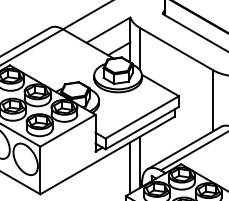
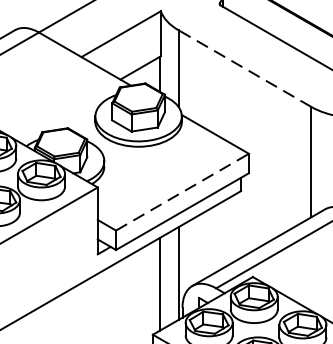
line: (176, 48) -> (244, 67), solid -> dashed
line: (142, 117) -> (182, 192), solid -> dashed

